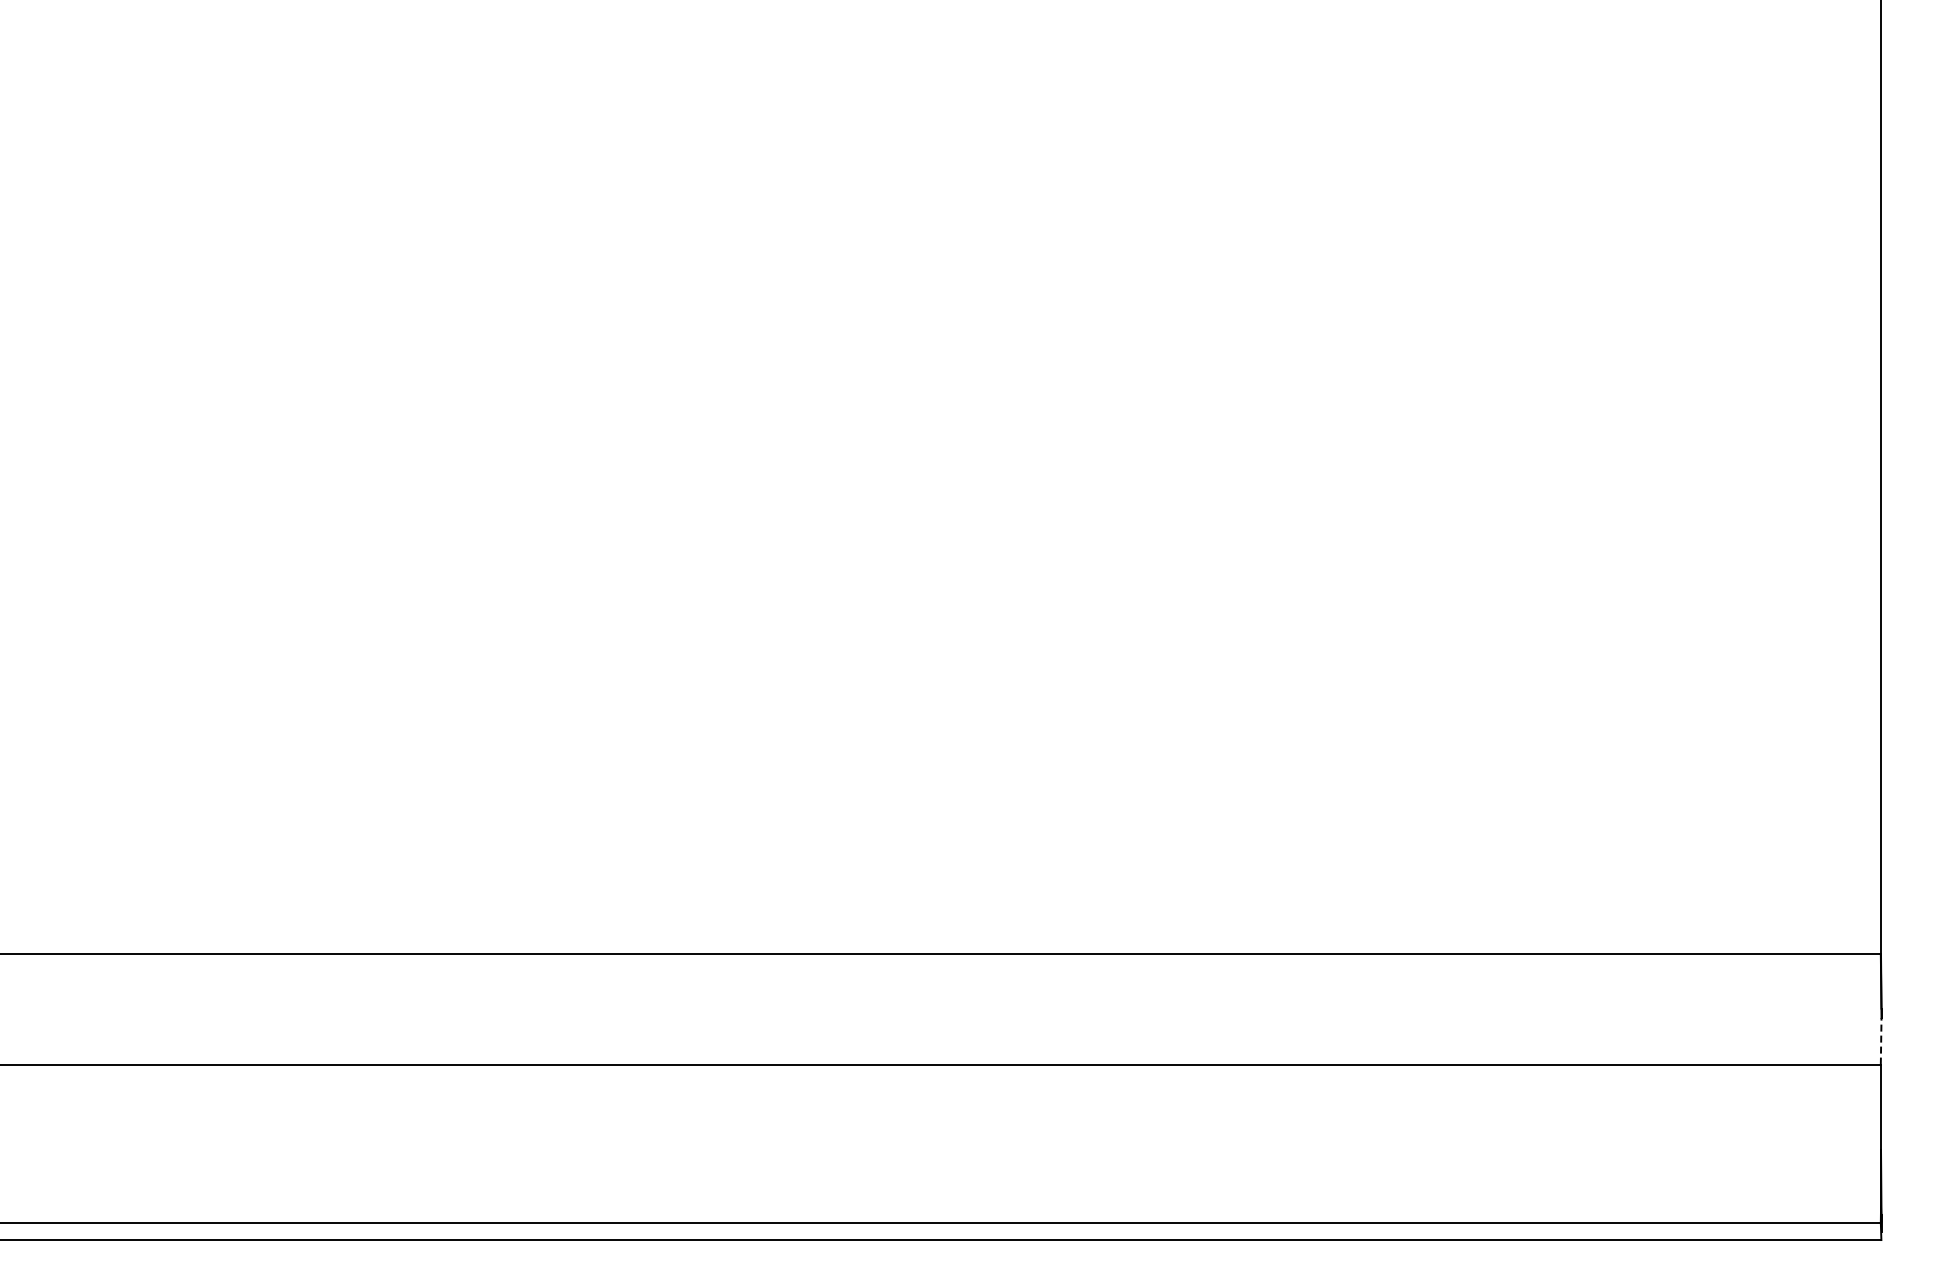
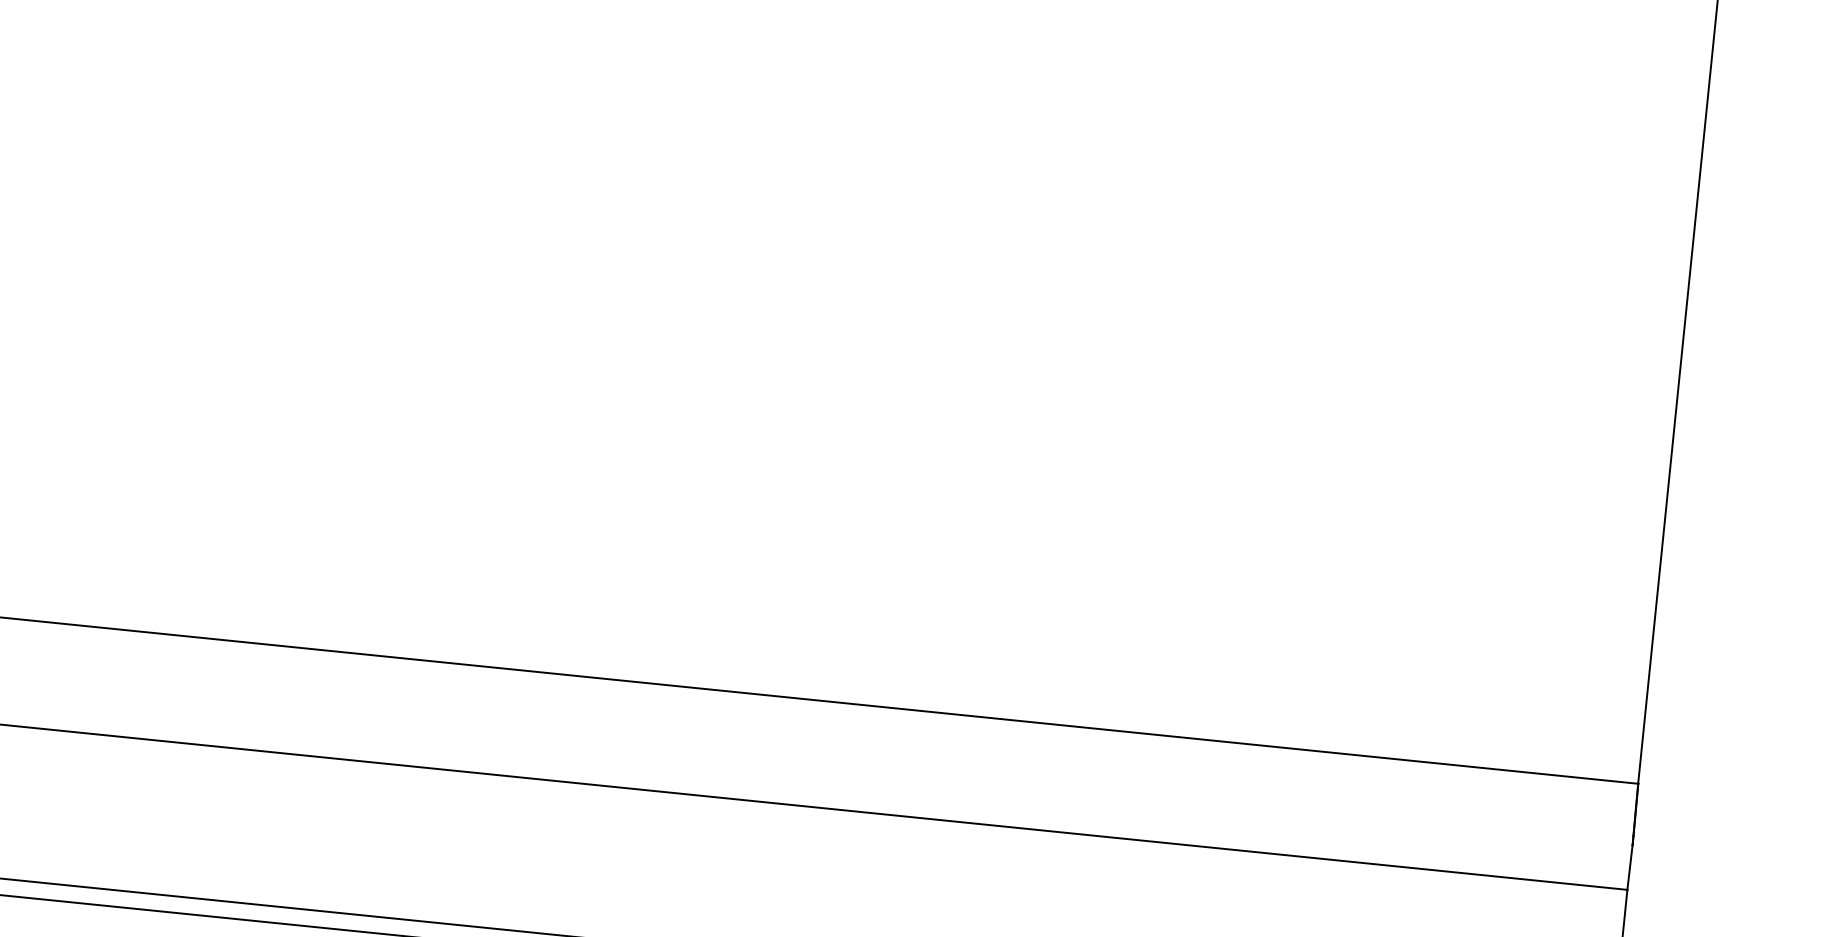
line: (1881, 1040) -> (1630, 866), dashed -> solid

